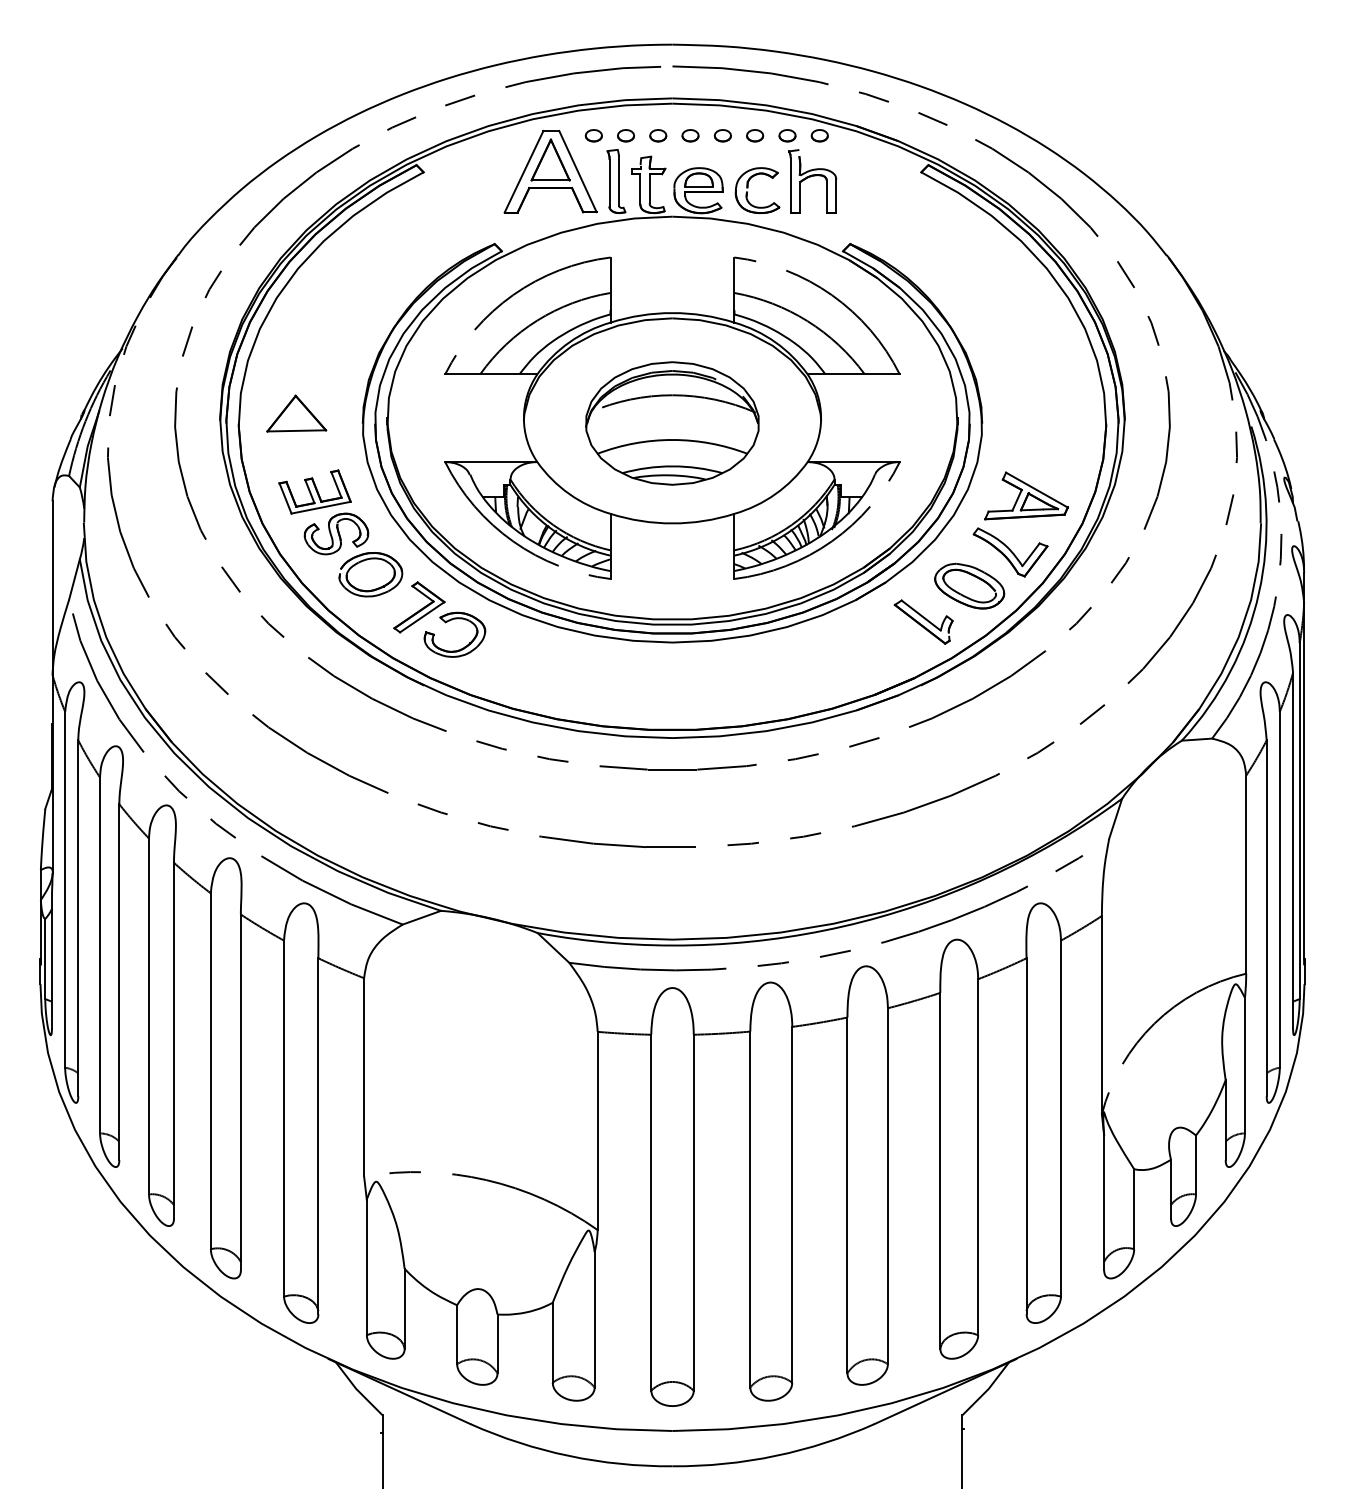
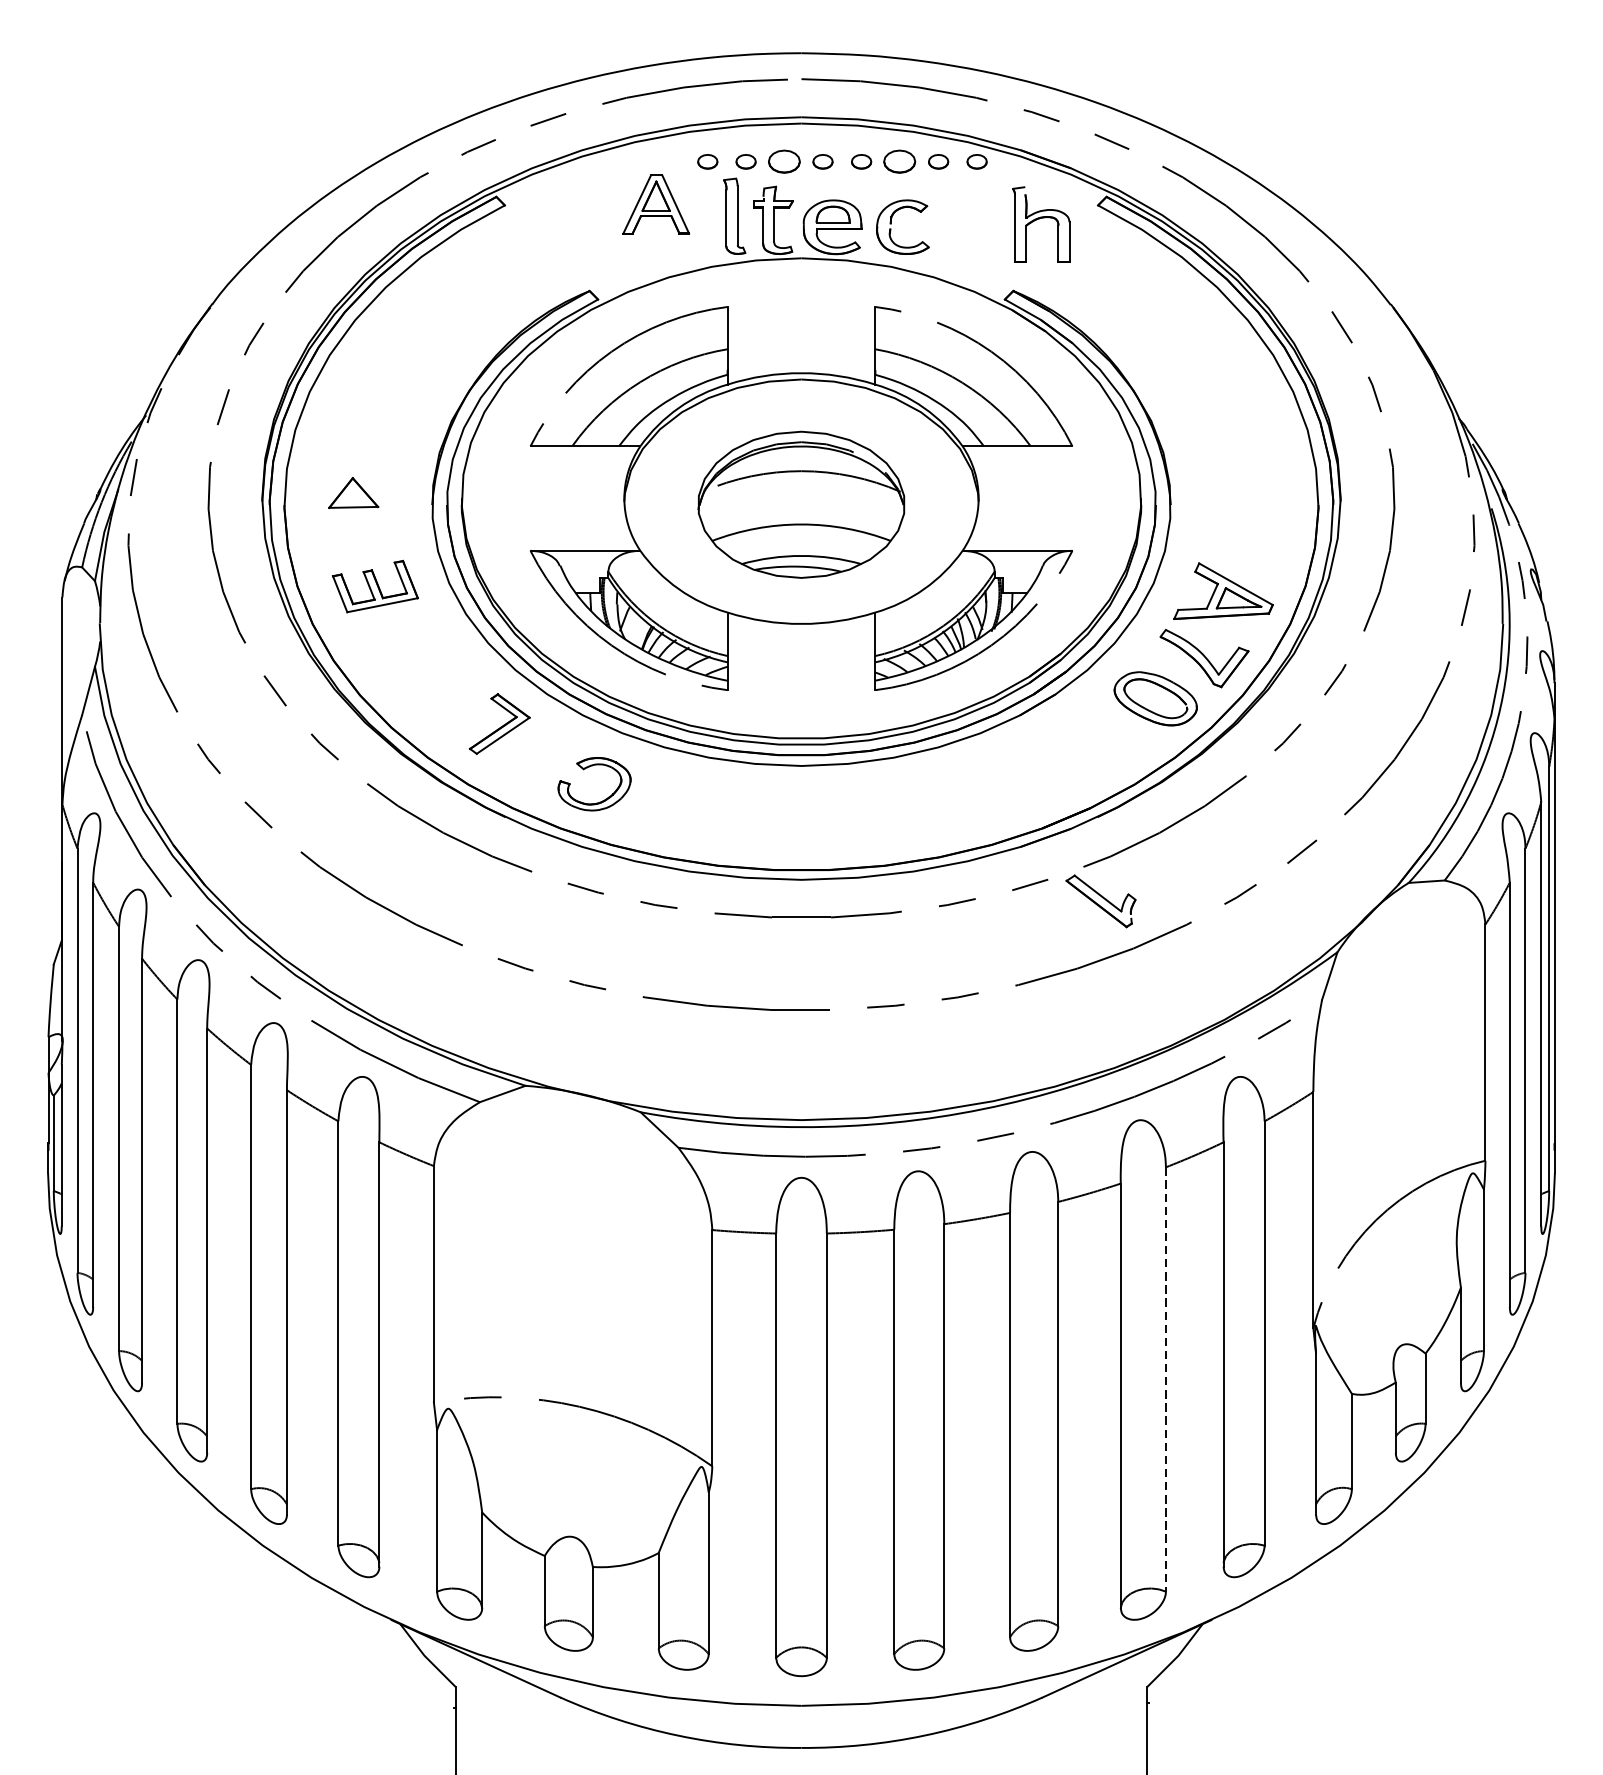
part: (658, 135) -> (784, 161), size x1.6
part: (755, 135) -> (900, 161), size x1.6
part: (550, 171) -> (656, 204), size x0.6
part: (812, 181) -> (1041, 224), moved
part: (296, 413) -> (353, 492), size x0.7
part: (353, 554) -> (421, 661), removed
part: (923, 621) -> (1100, 900), moved
part: (447, 622) -> (585, 769), moved
line: (978, 1157) -> (1166, 1379), solid -> dashed

